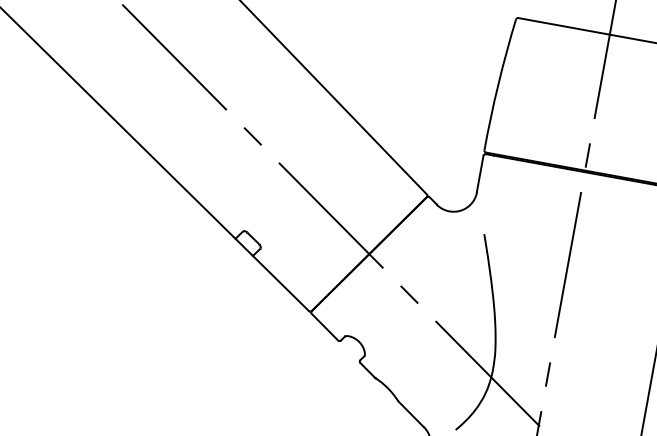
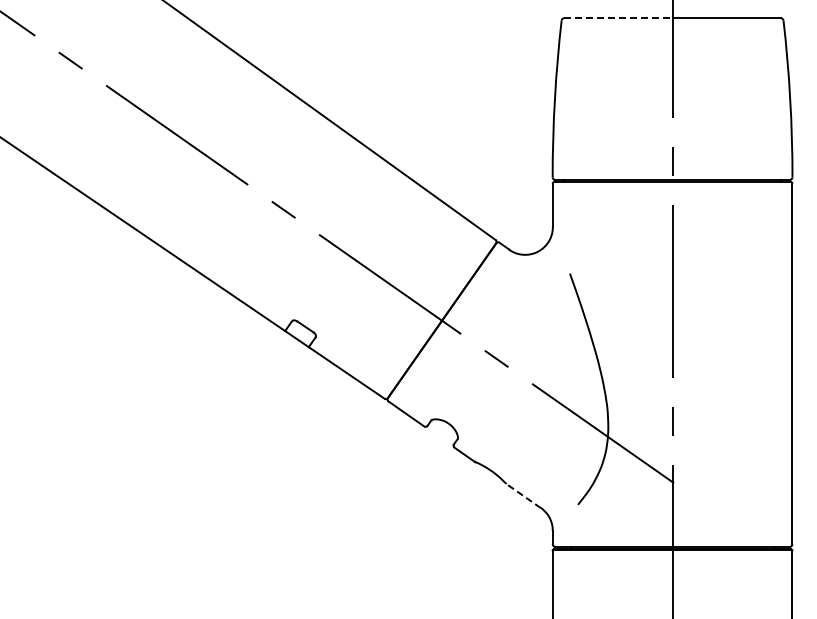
line: (564, 26) -> (618, 18), solid -> dashed
line: (411, 413) -> (523, 495), solid -> dashed

